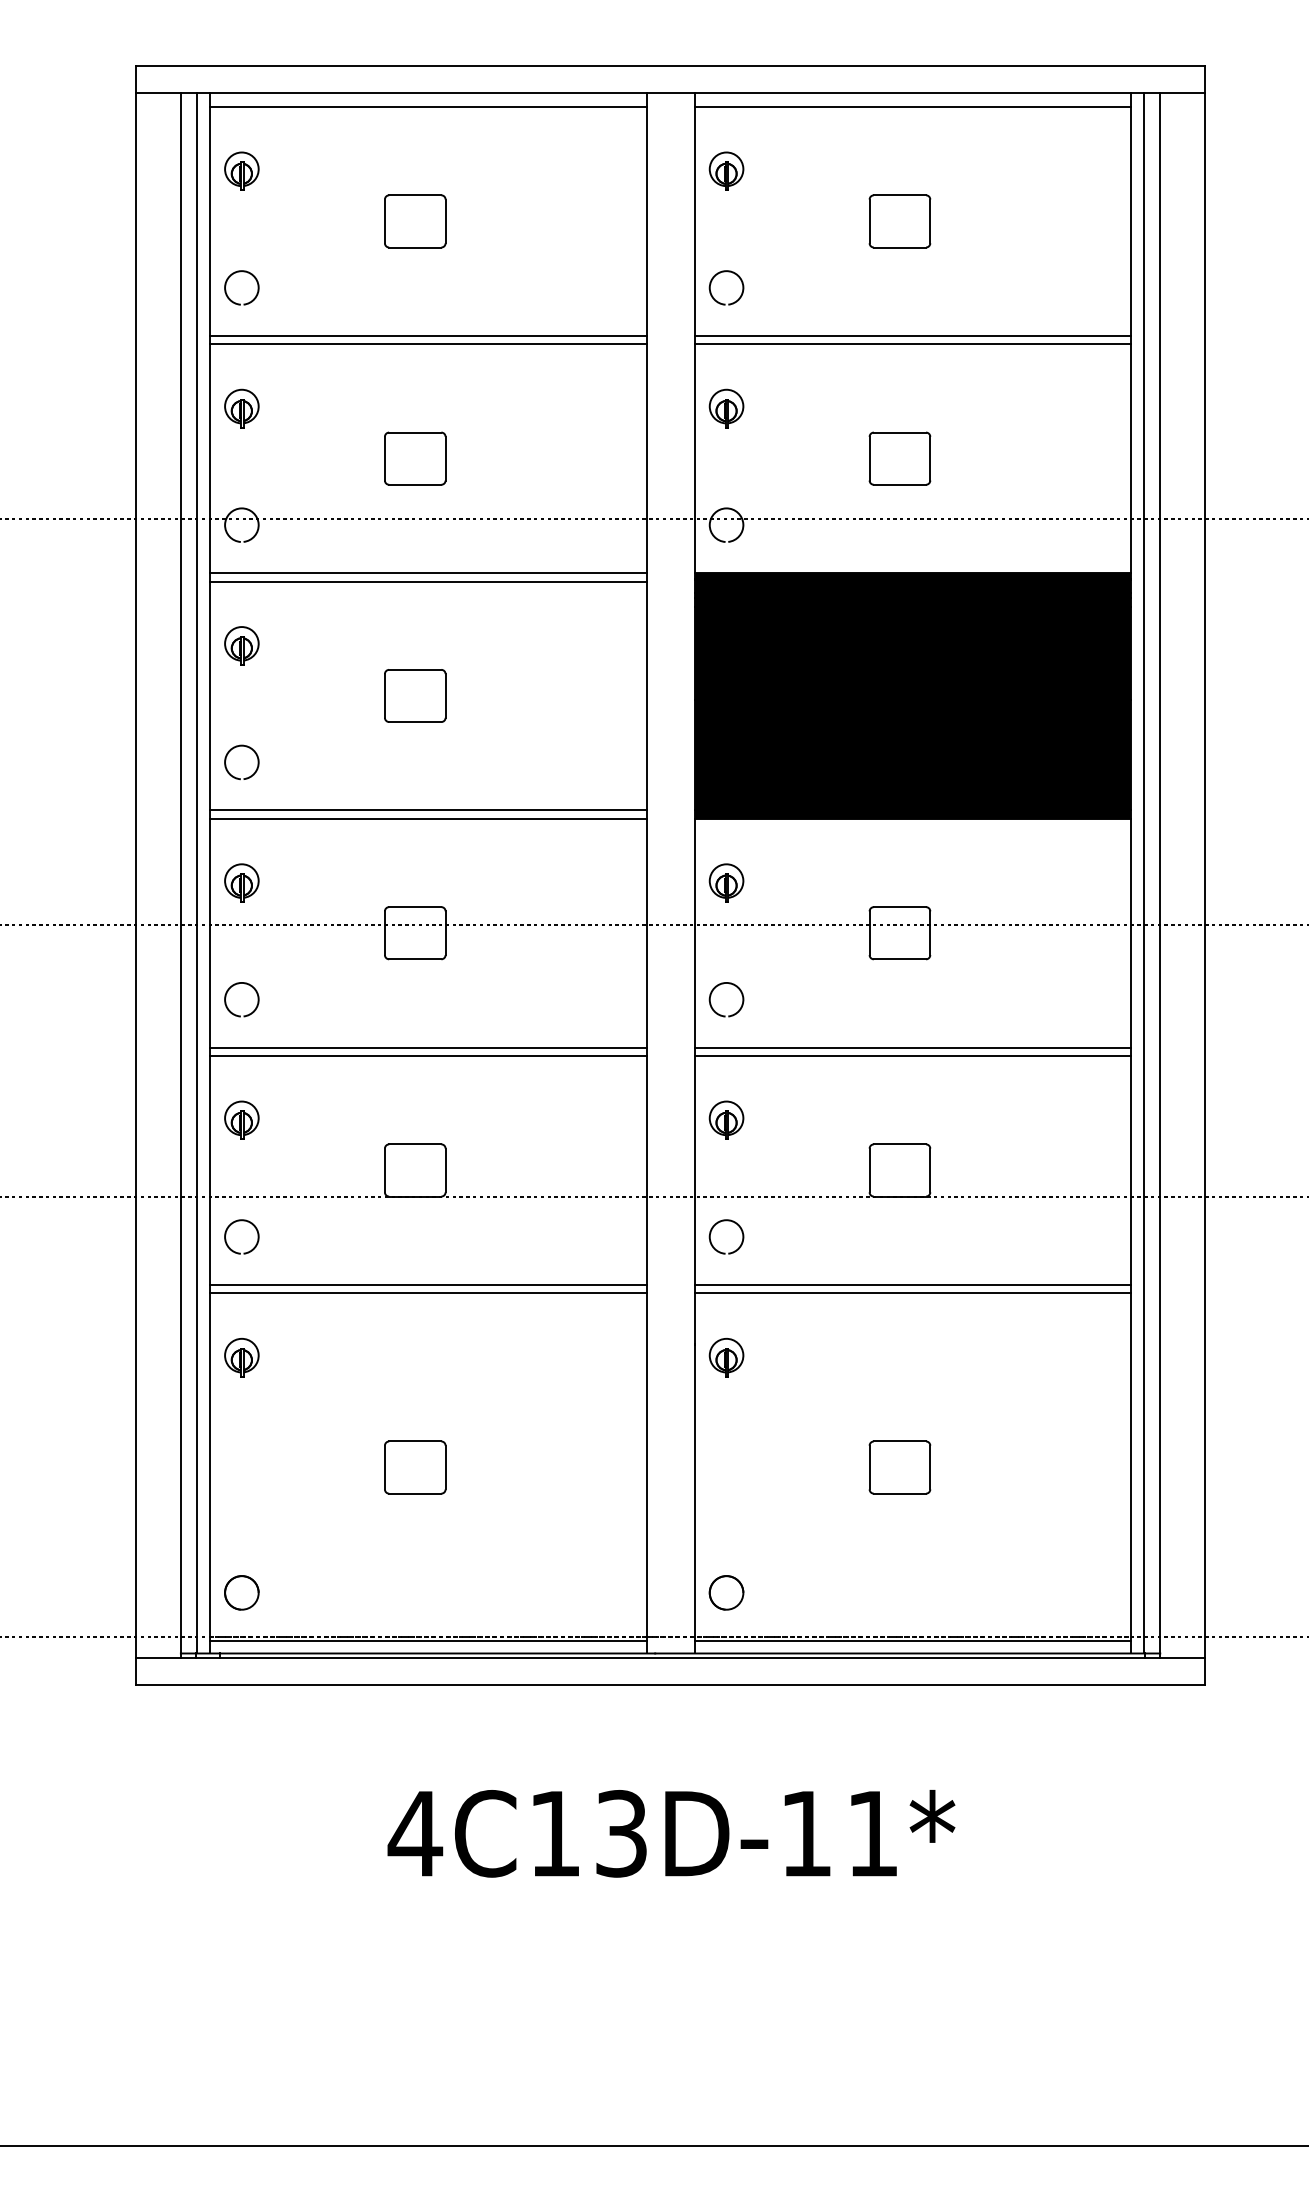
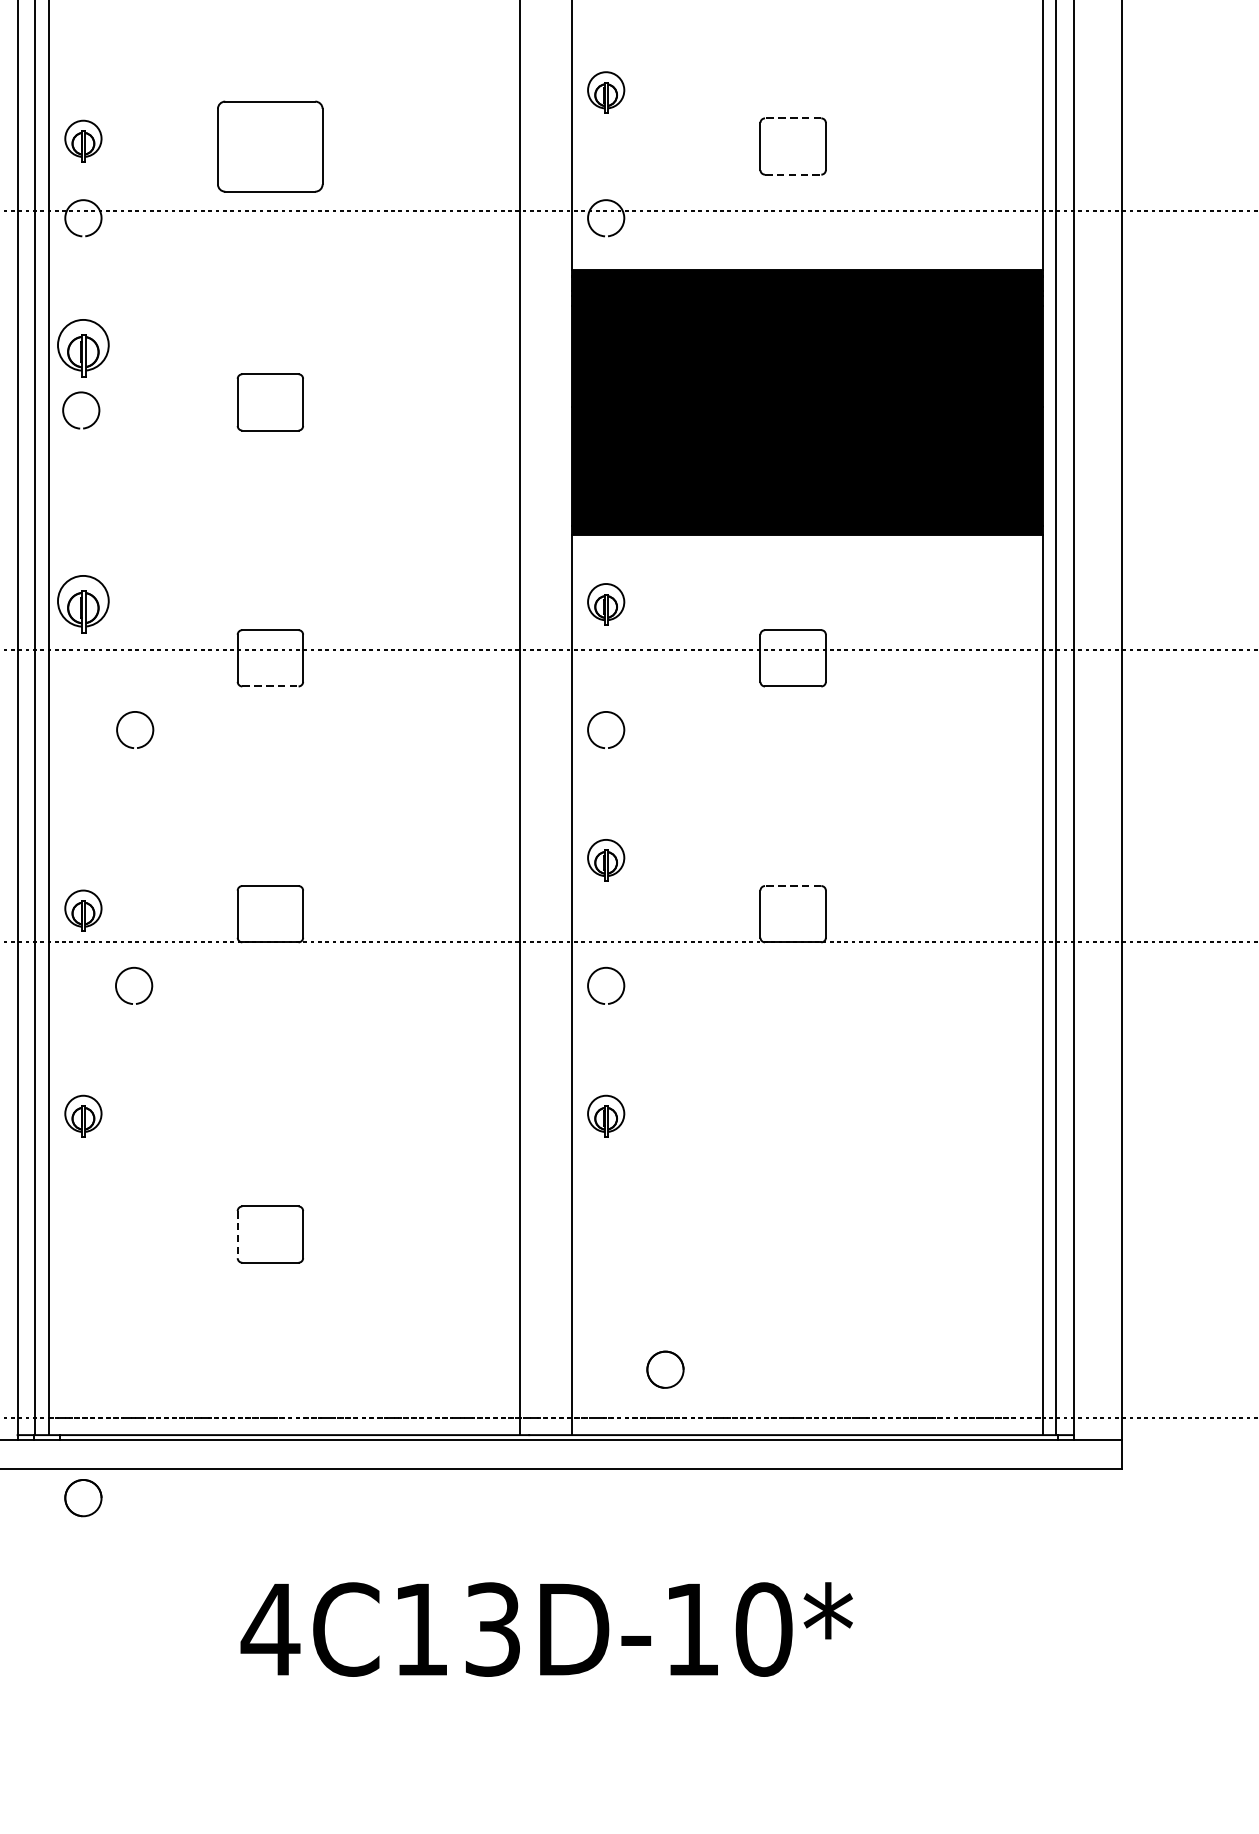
line: (427, 335) -> (283, 13), removed
line: (912, 335) -> (806, 13), removed
line: (427, 344) -> (283, 23), removed
line: (912, 344) -> (806, 23), removed
part: (241, 408) -> (83, 140), moved
line: (899, 432) -> (792, 118), solid -> dashed
part: (415, 458) -> (270, 146), size x1.6
line: (900, 484) -> (793, 174), solid -> dashed
line: (427, 573) -> (283, 270), removed
line: (427, 581) -> (283, 278), removed
part: (241, 645) -> (83, 348), size x1.4
arc: (226, 760) -> (64, 408), moved
line: (427, 810) -> (283, 525), removed
line: (427, 818) -> (283, 534), removed
part: (241, 882) -> (83, 603), size x1.4
line: (415, 959) -> (270, 686), solid -> dashed
arc: (226, 997) -> (118, 727), moved
line: (427, 1047) -> (283, 781), removed
line: (912, 1047) -> (806, 781), removed
line: (427, 1056) -> (283, 791), removed
line: (912, 1056) -> (806, 791), removed
part: (241, 1119) -> (83, 909), moved
line: (899, 1144) -> (792, 886), solid -> dashed
arc: (236, 1222) -> (128, 970), moved
line: (427, 1284) -> (283, 1037), removed
line: (912, 1284) -> (806, 1037), removed
line: (427, 1293) -> (283, 1046), removed
line: (912, 1293) -> (806, 1046), removed
line: (384, 1467) -> (237, 1234), solid -> dashed
part: (899, 1467) -> (792, 1234), removed
circle: (241, 1592) -> (83, 1497), moved
part: (726, 1592) -> (665, 1369), moved
line: (427, 1640) -> (283, 1421), removed
line: (912, 1640) -> (806, 1421), removed
text: (872, 1833) -> (763, 1629), 4C13D-11* -> 4C13D-10*

